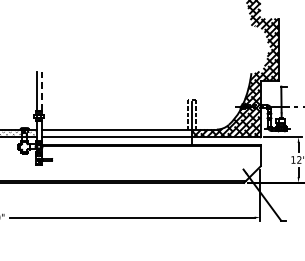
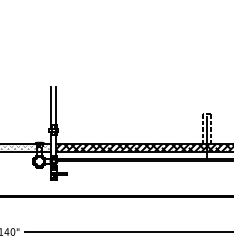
line: (41, 90) -> (56, 104), dashed -> solid
hatch: (116, 133) -> (131, 147), added

